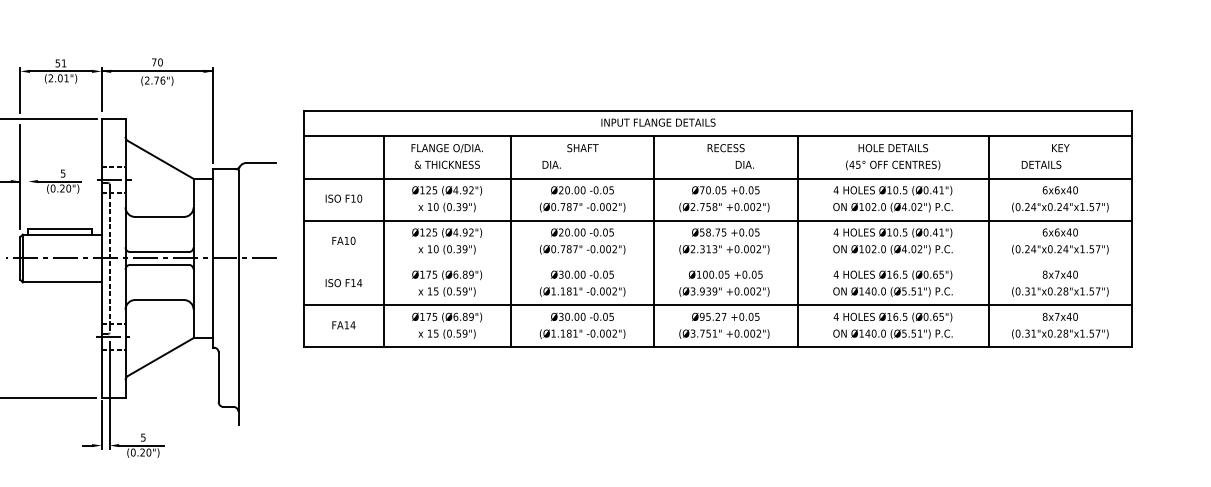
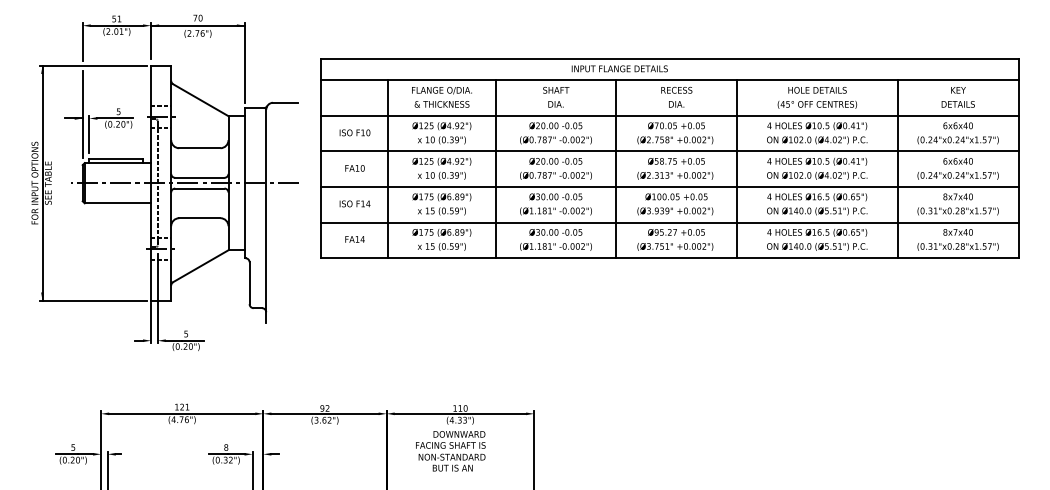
text: (551, 164) -> (555, 104), moved
text: (744, 164) -> (676, 104), moved
text: (1040, 164) -> (957, 104), moved
line: (28, 199) -> (89, 133), added
line: (717, 263) -> (669, 187), added

